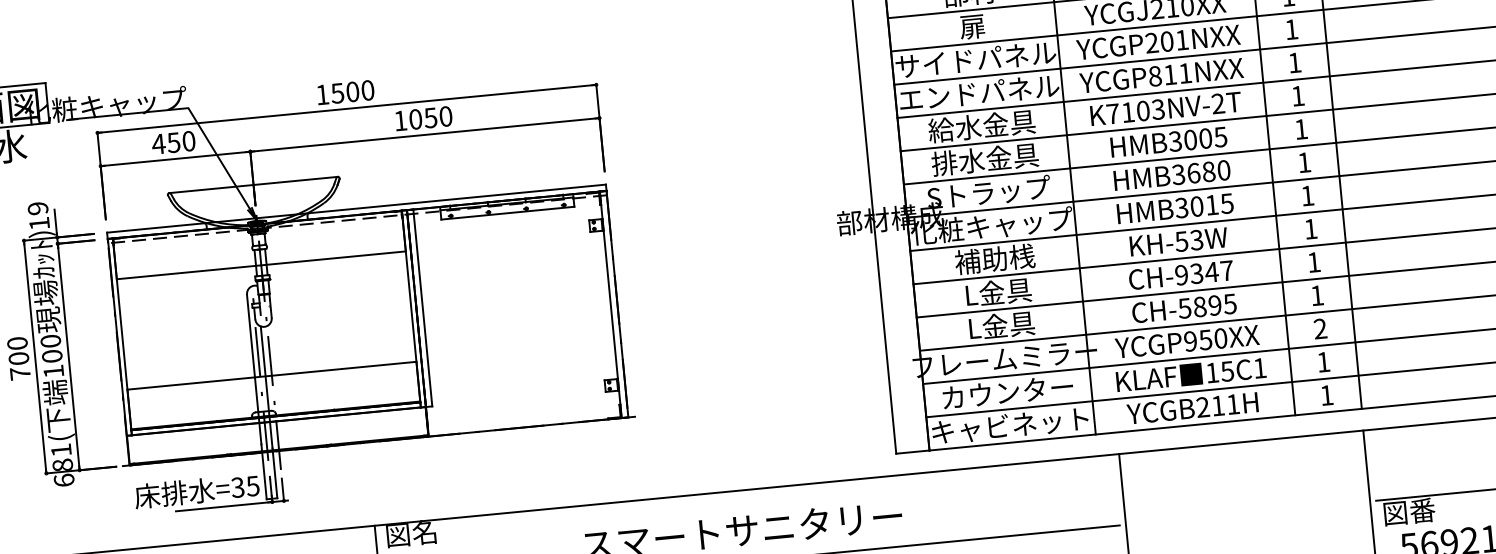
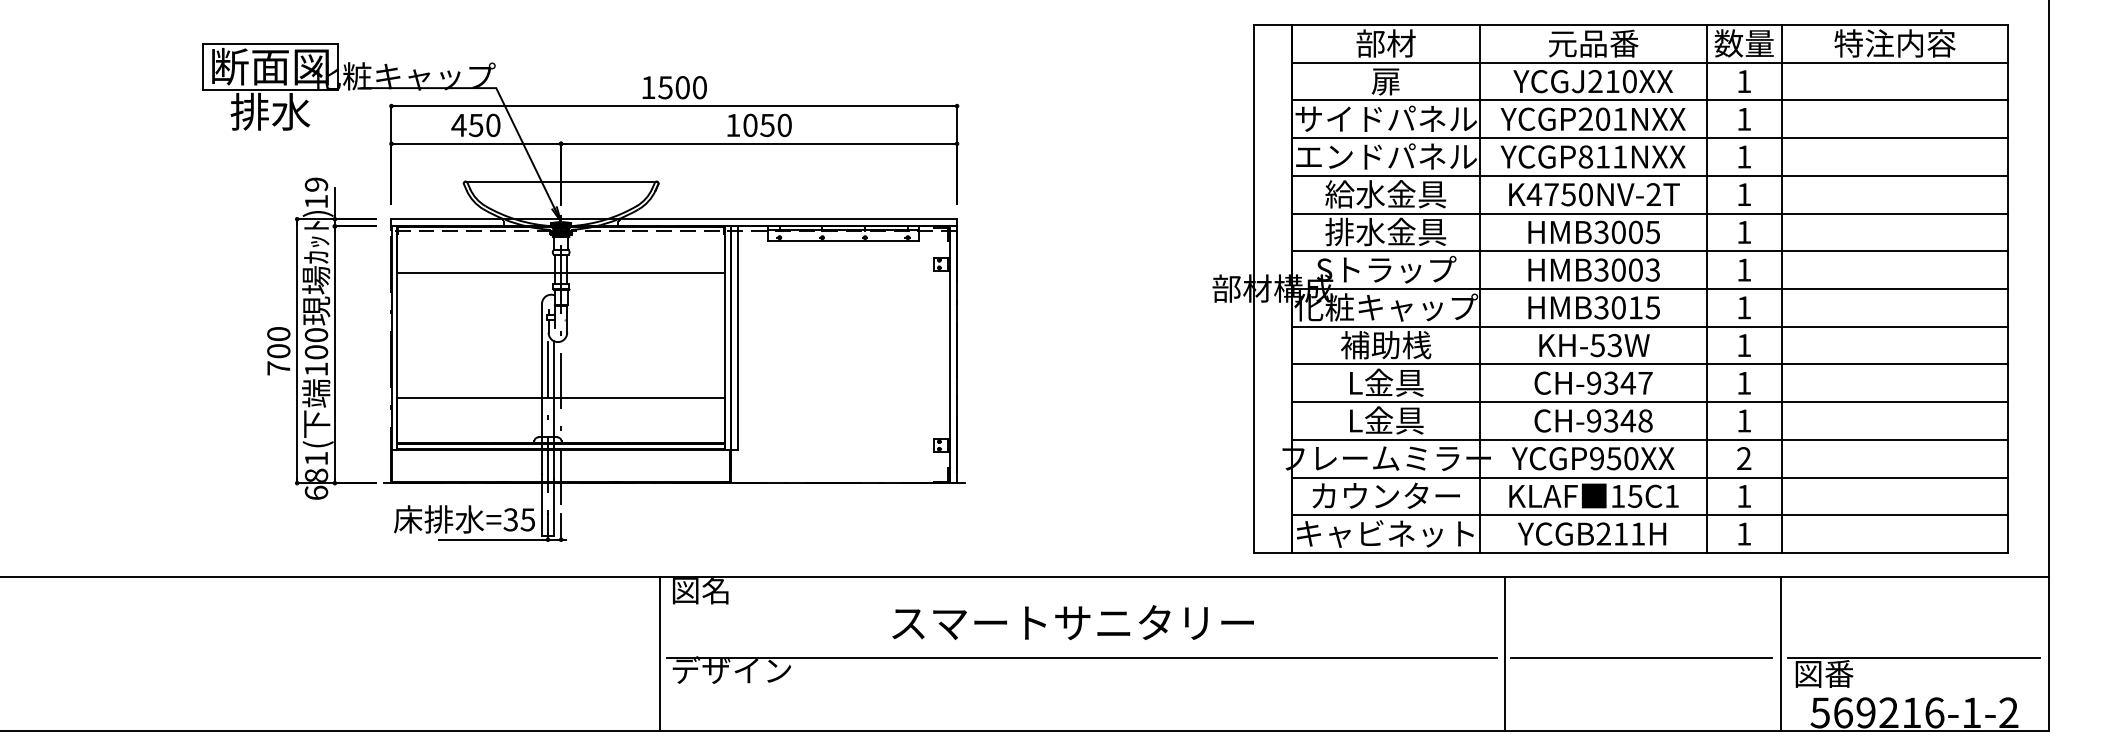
text: (1135, 111) -> (1559, 194), K7103NV-2T -> K4750NV-2T
text: (1208, 171) -> (1635, 269), HMB3680 -> HMB3003
text: (1207, 305) -> (1619, 420), CH-5895 -> CH-9348
line: (1246, 513) -> (1641, 657), added

